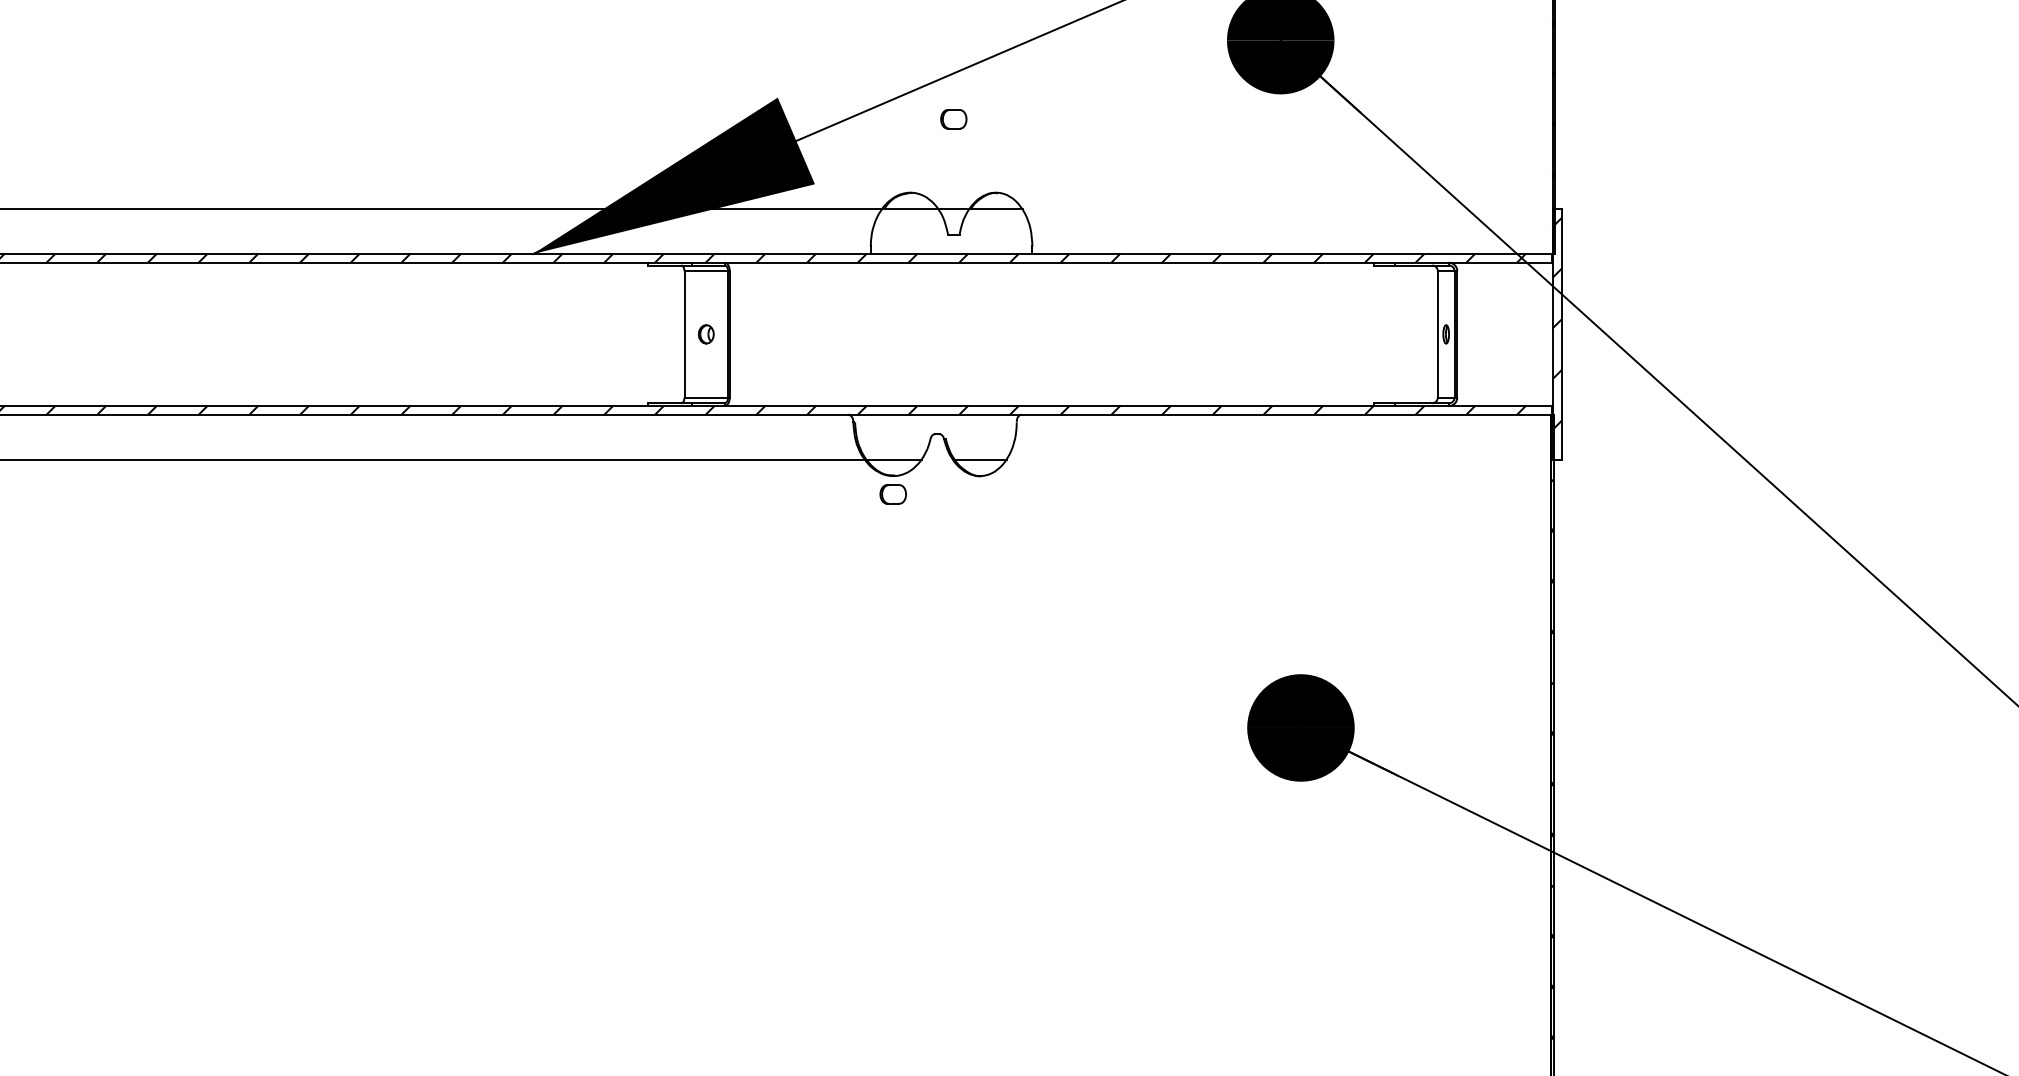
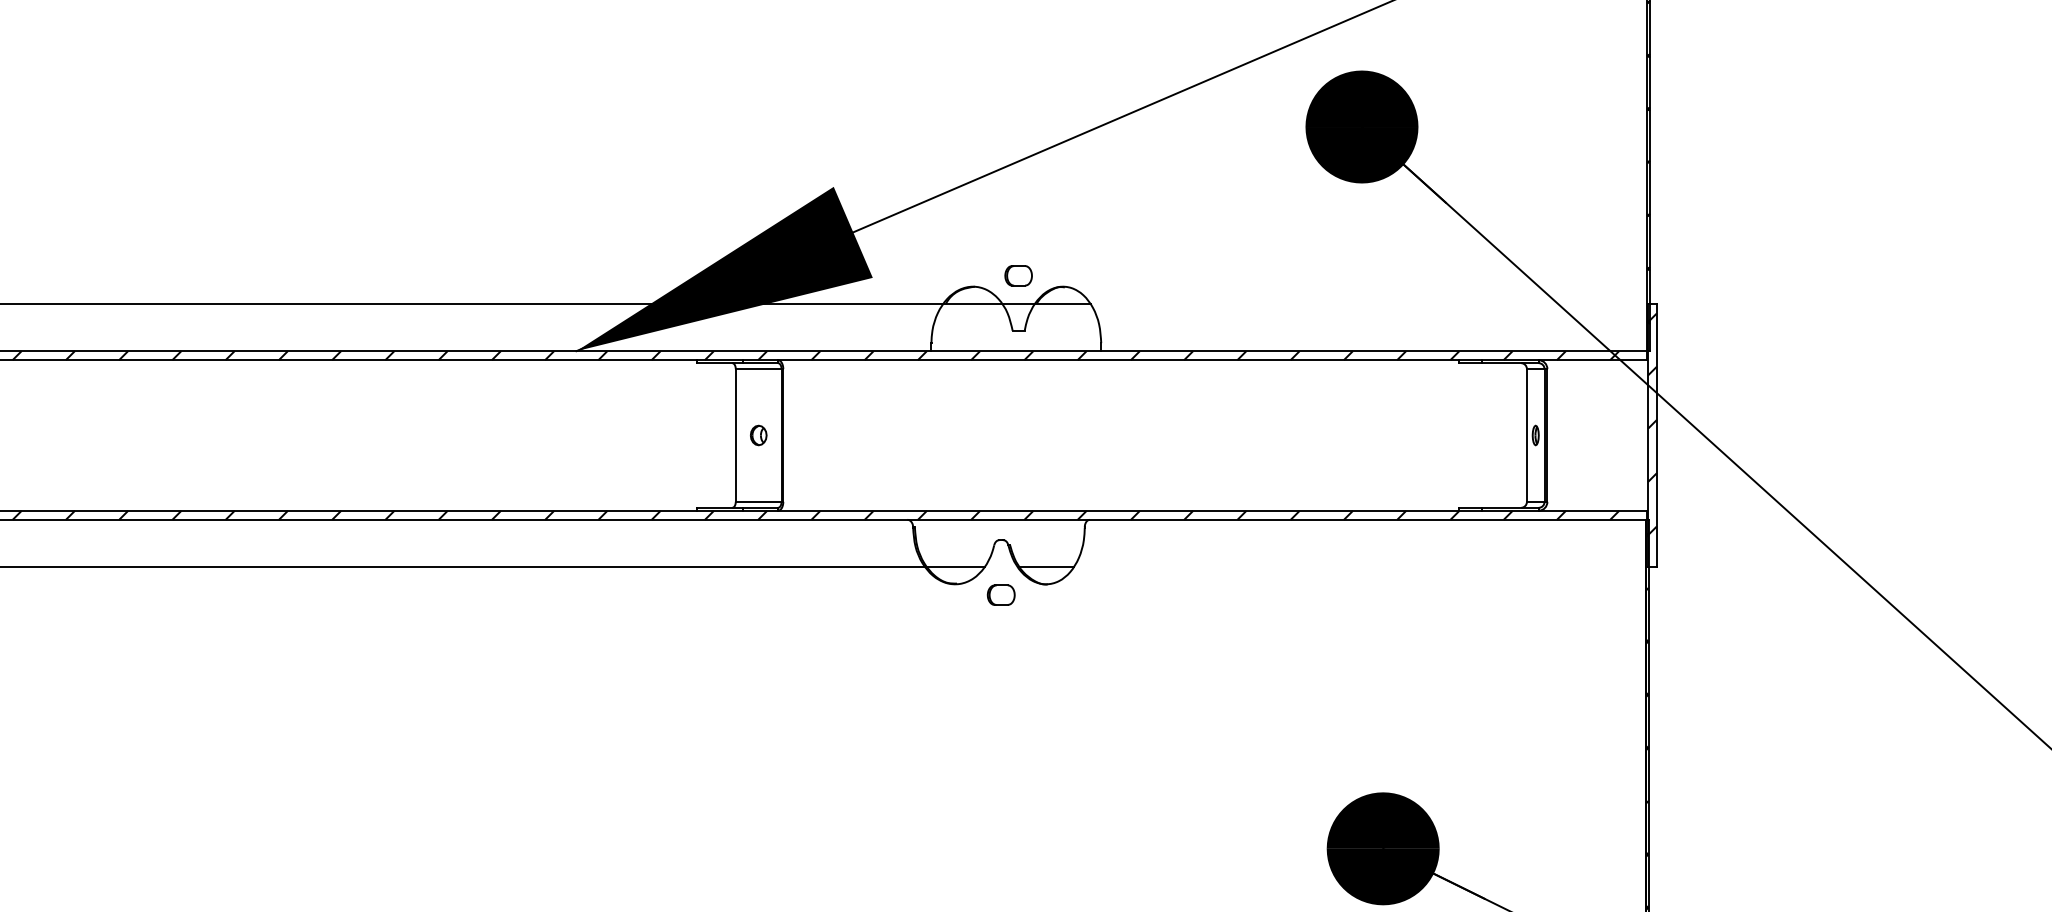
part: (953, 119) -> (1018, 275), moved
part: (892, 494) -> (1000, 595), moved

